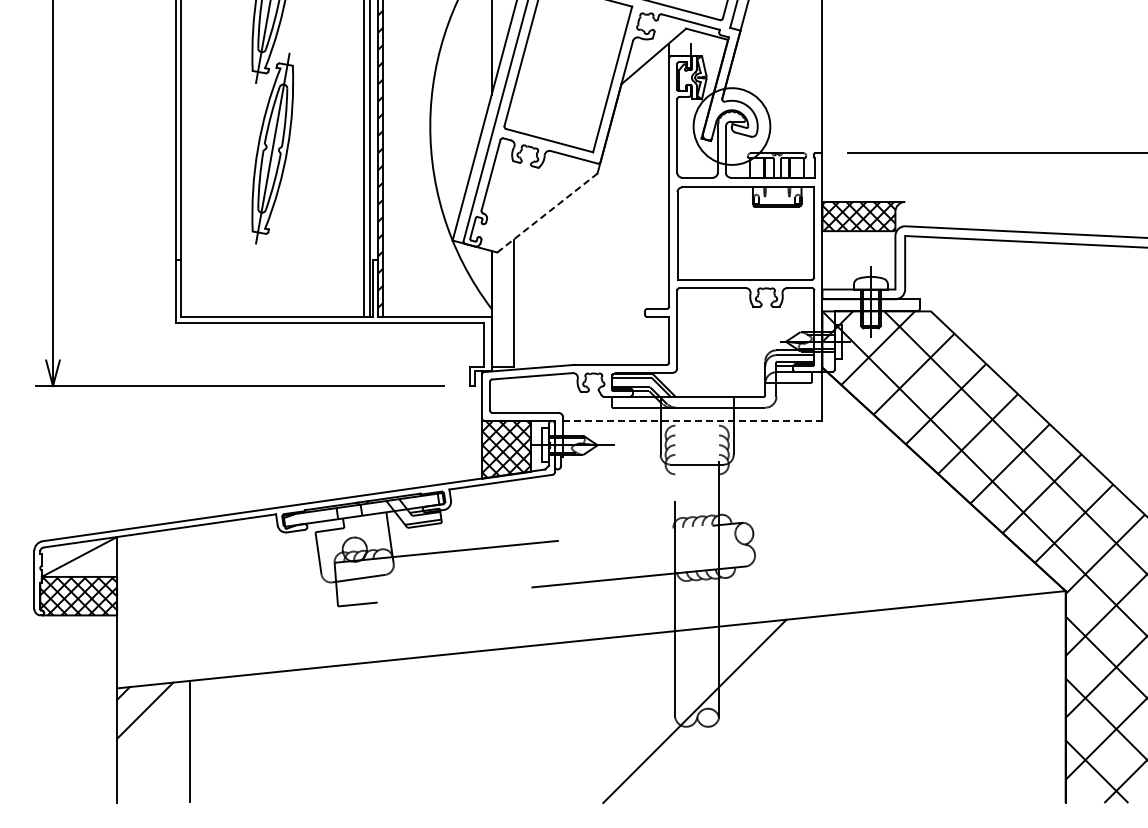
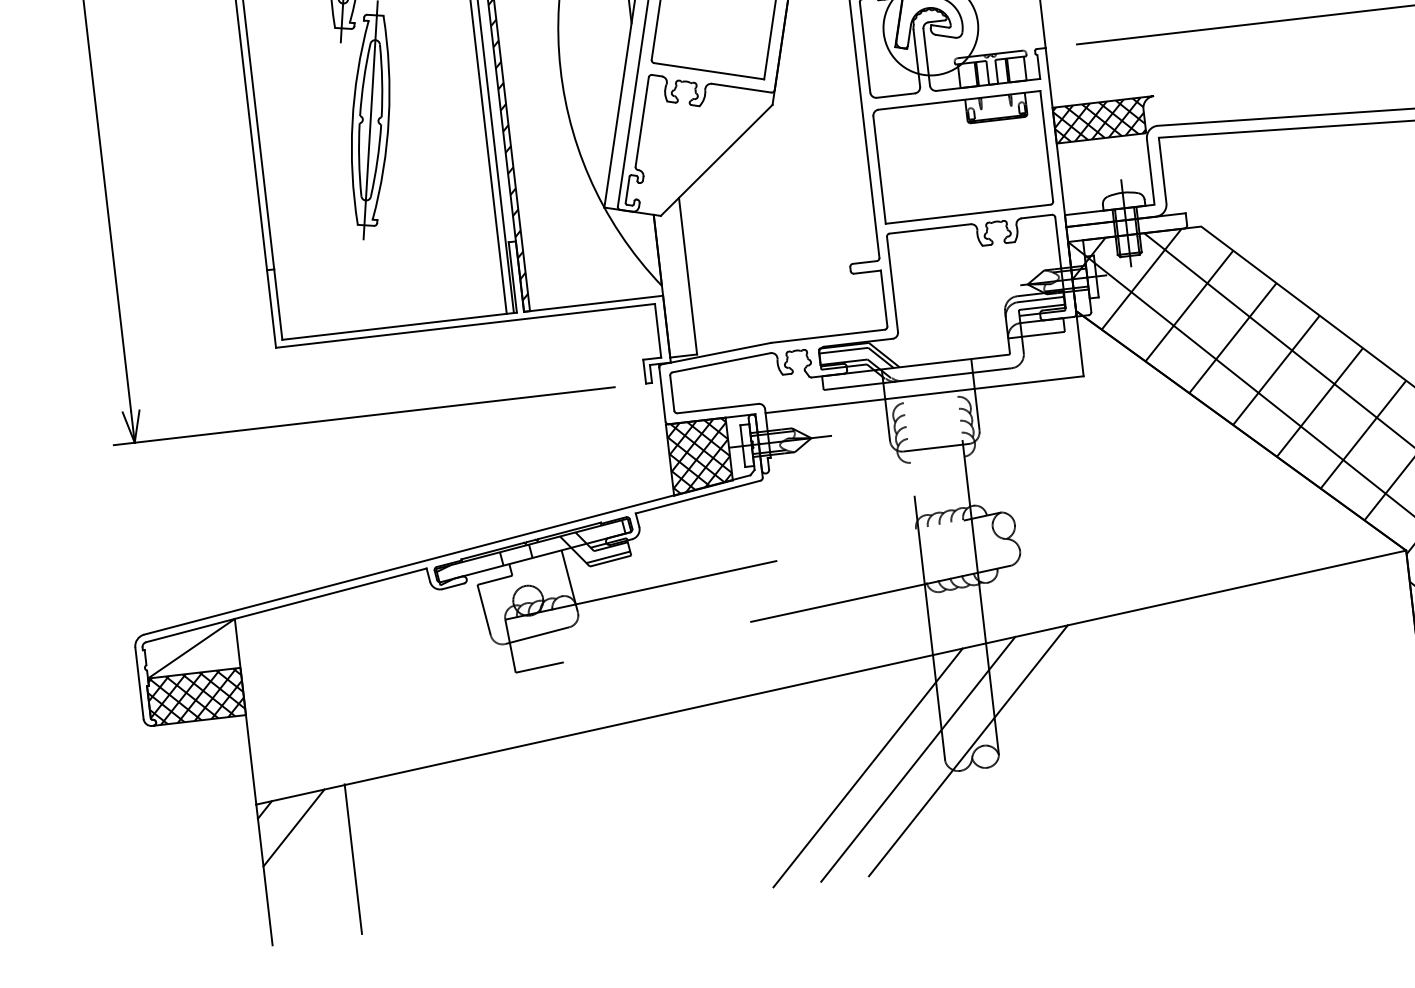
line: (547, 213) -> (716, 160), dashed -> solid
line: (692, 420) -> (924, 394), dashed -> solid
line: (653, 713) -> (917, 759), added
line: (612, 715) -> (867, 767), added

